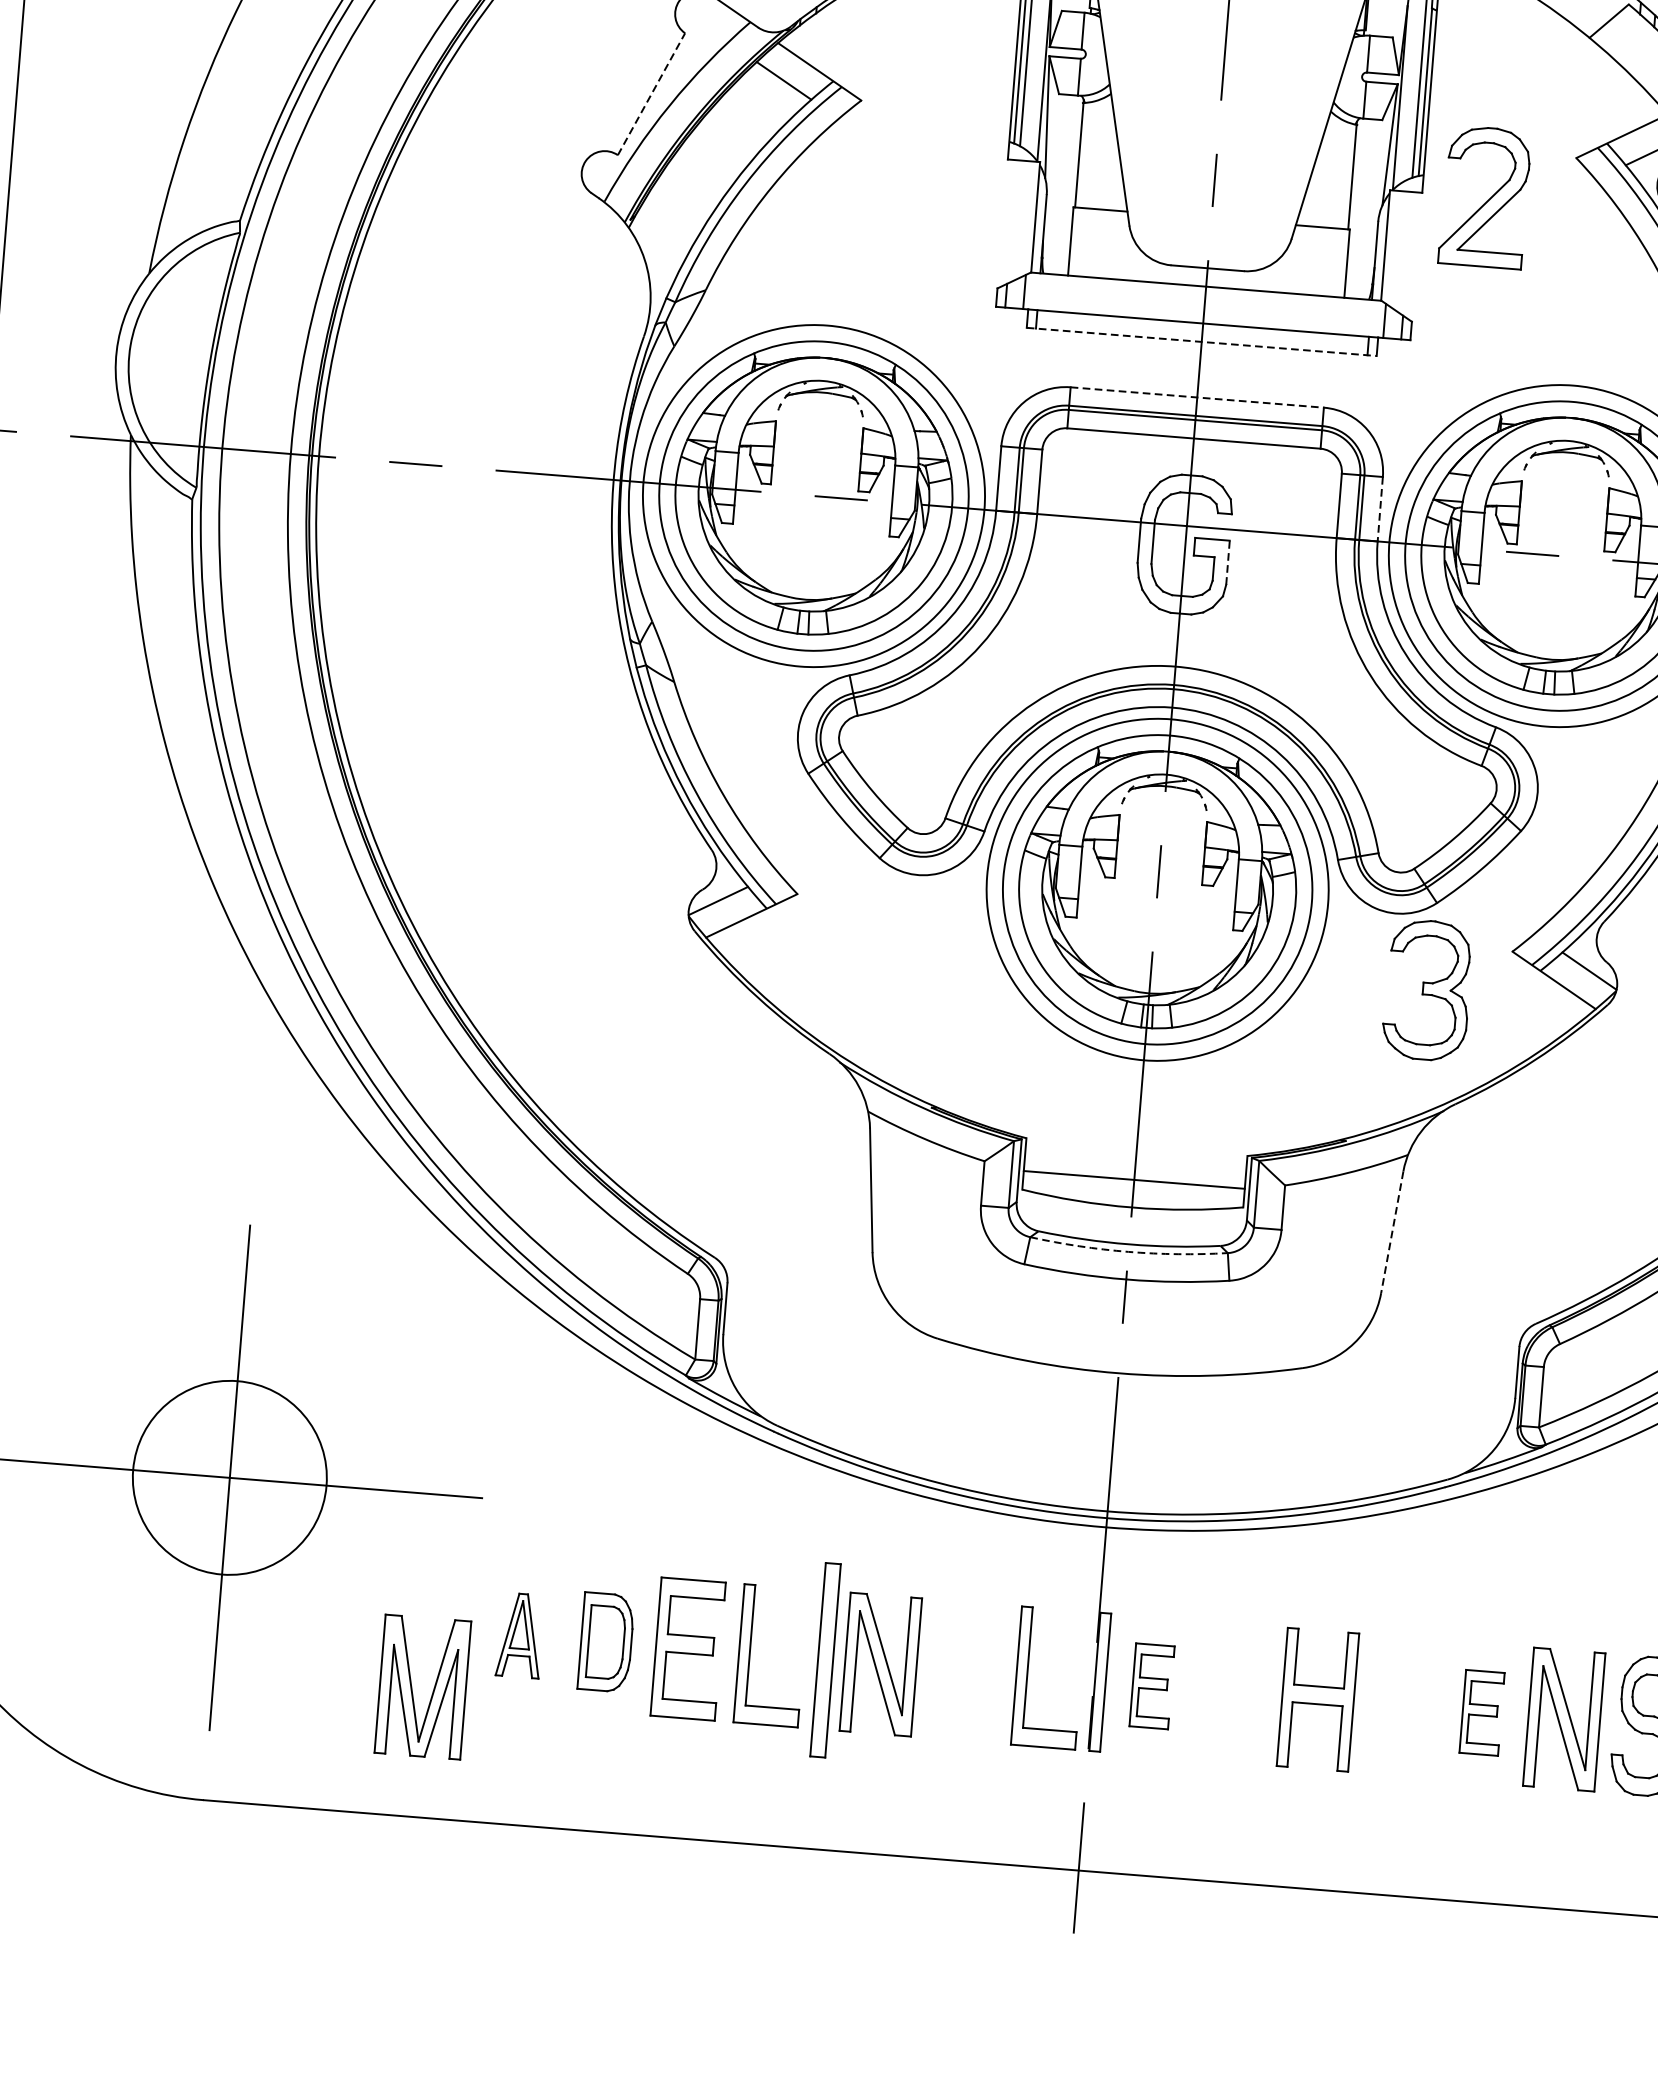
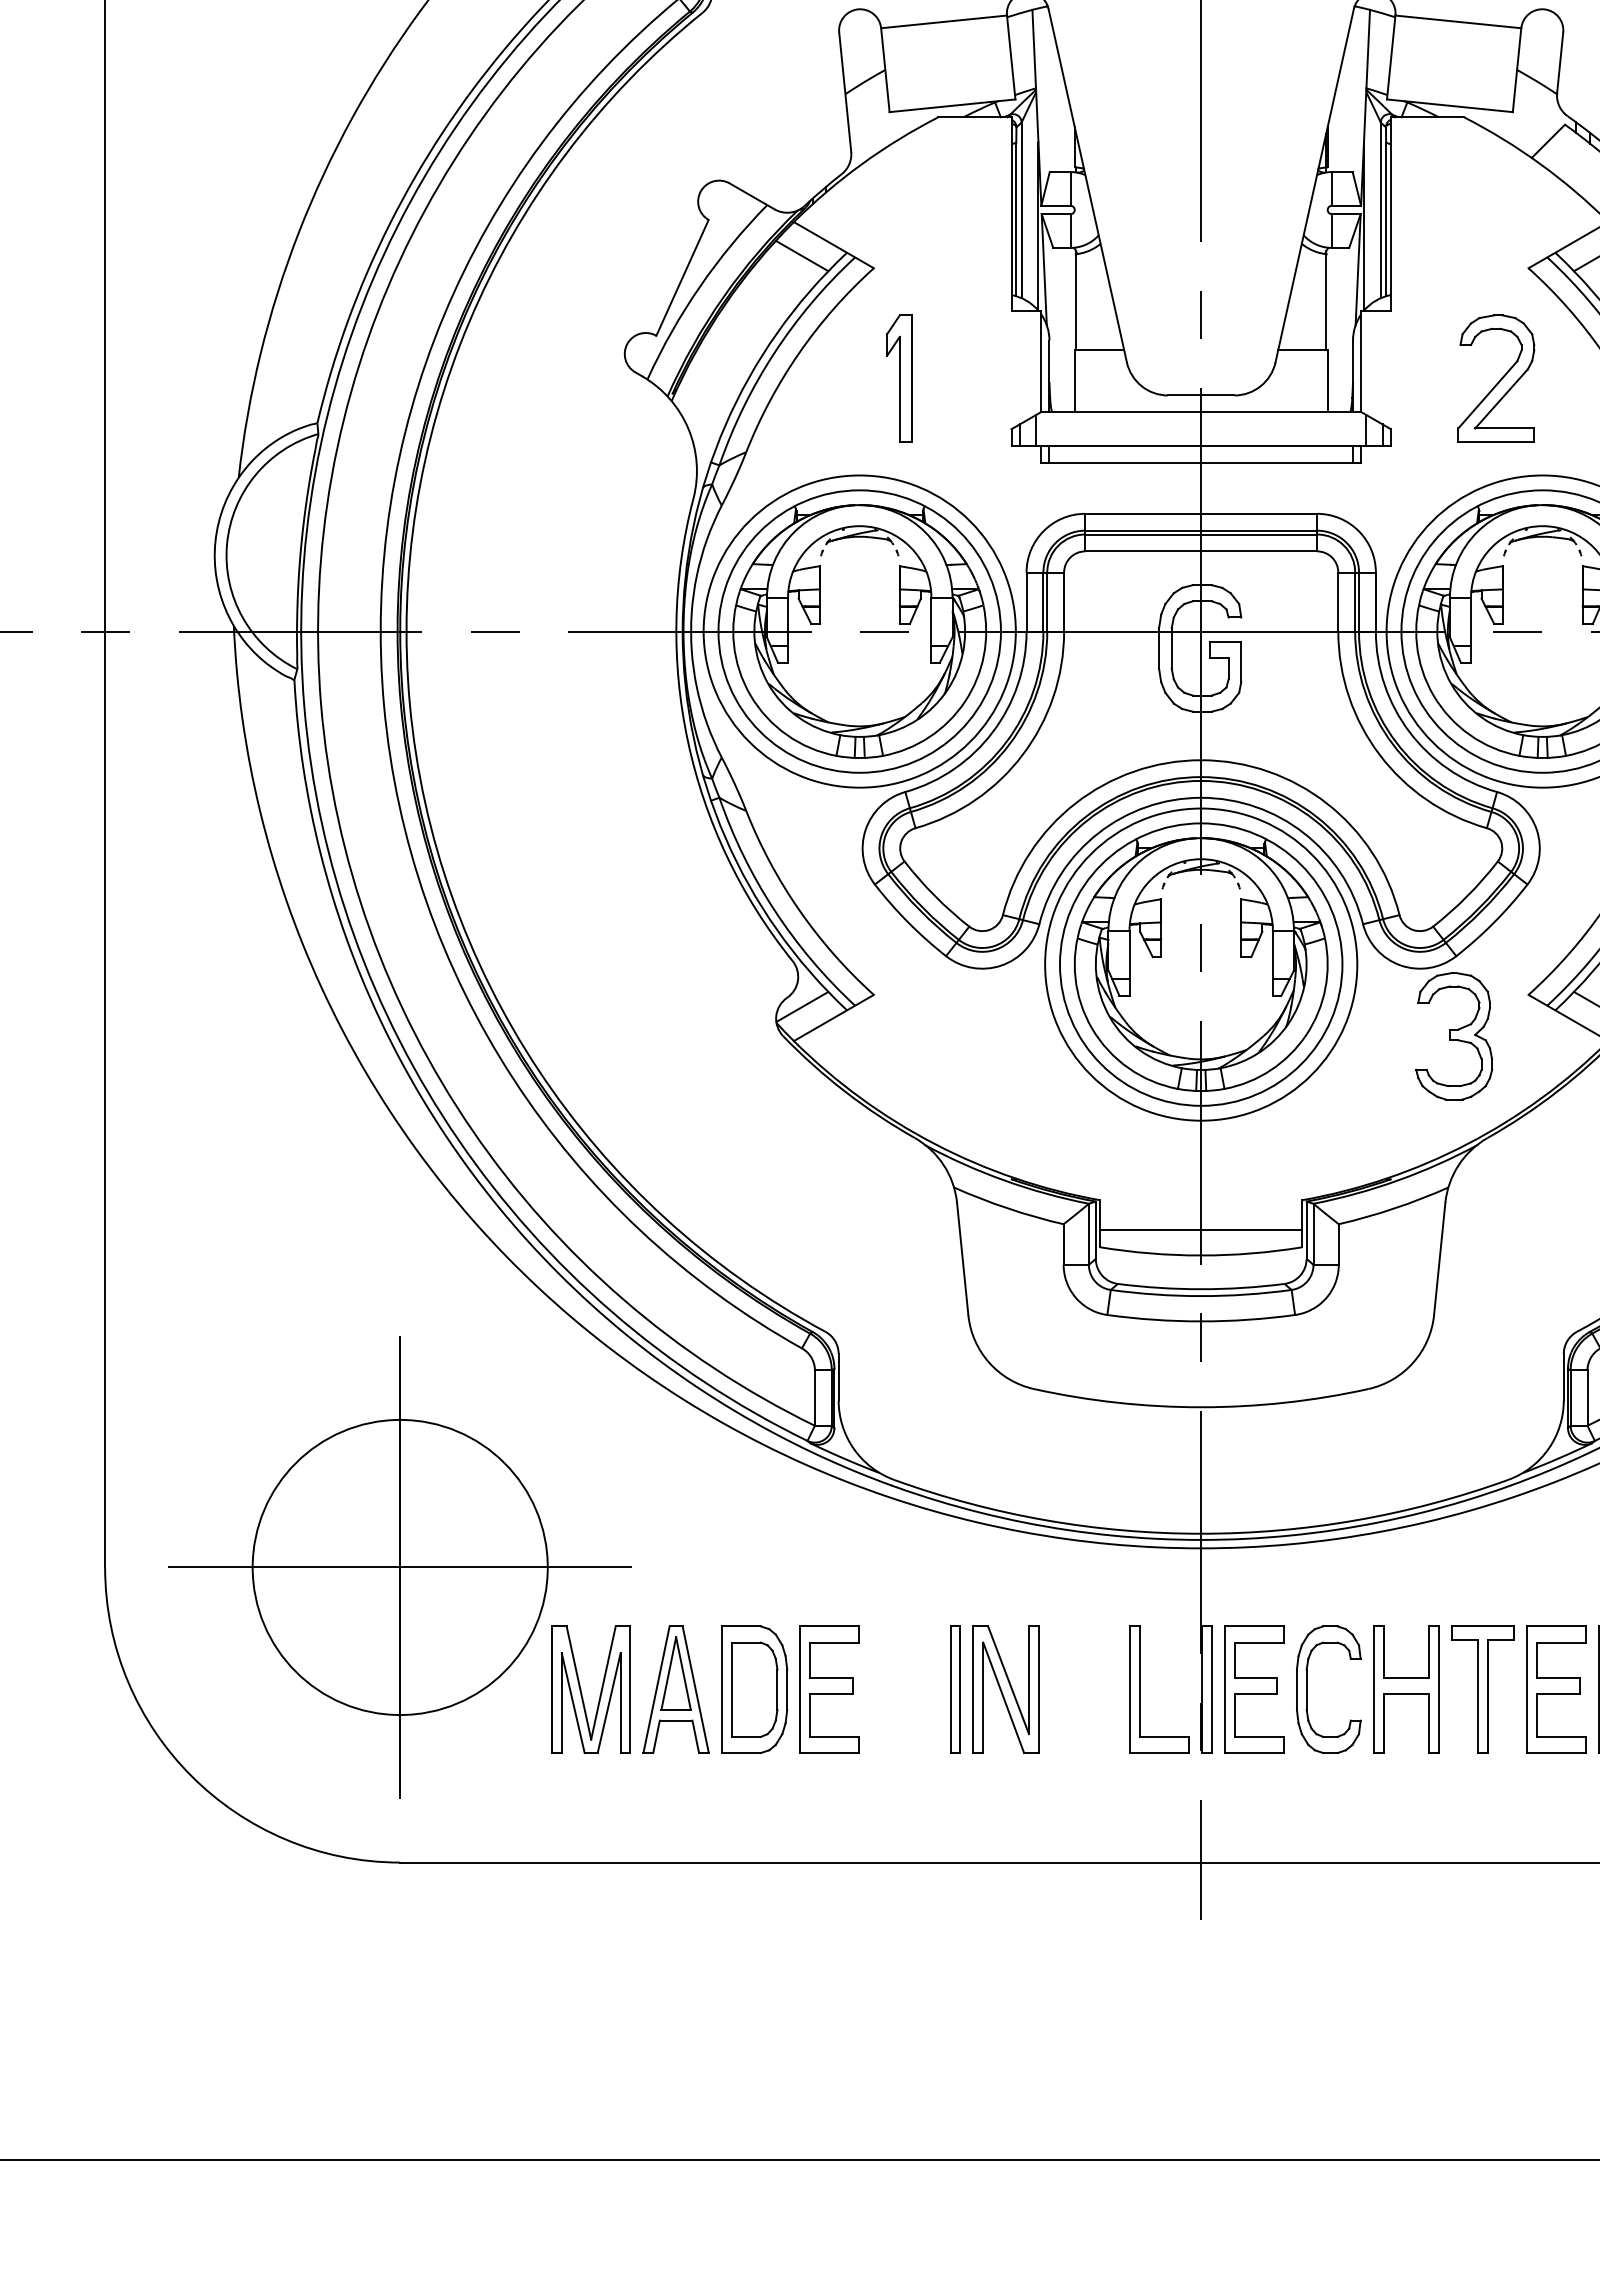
line: (651, 93) -> (682, 277), dashed -> solid
part: (1485, 197) -> (1496, 378), moved
part: (879, 223) -> (899, 378), added
line: (1202, 341) -> (1201, 462), dashed -> solid
line: (1197, 397) -> (1201, 513), dashed -> solid
line: (1379, 509) -> (1375, 602), dashed -> solid
line: (1228, 562) -> (1241, 661), dashed -> solid
line: (1391, 1232) -> (1439, 1259), dashed -> solid
arc: (1128, 1252) -> (1201, 1296), dashed -> solid
circle: (229, 1477) -> (399, 1567), size x1.67
part: (519, 1635) -> (675, 1689), size x1.67
part: (606, 1642) -> (754, 1689), size x1.43
part: (750, 1653) -> (886, 1689), removed
part: (825, 1659) -> (955, 1689), size x0.71
part: (1152, 1686) -> (1254, 1689), size x1.67
part: (413, 1690) -> (582, 1693), moved
part: (1210, 1690) -> (1307, 1689), added
part: (1401, 1706) -> (1482, 1689), added
part: (1481, 1712) -> (1556, 1689), size x1.67

